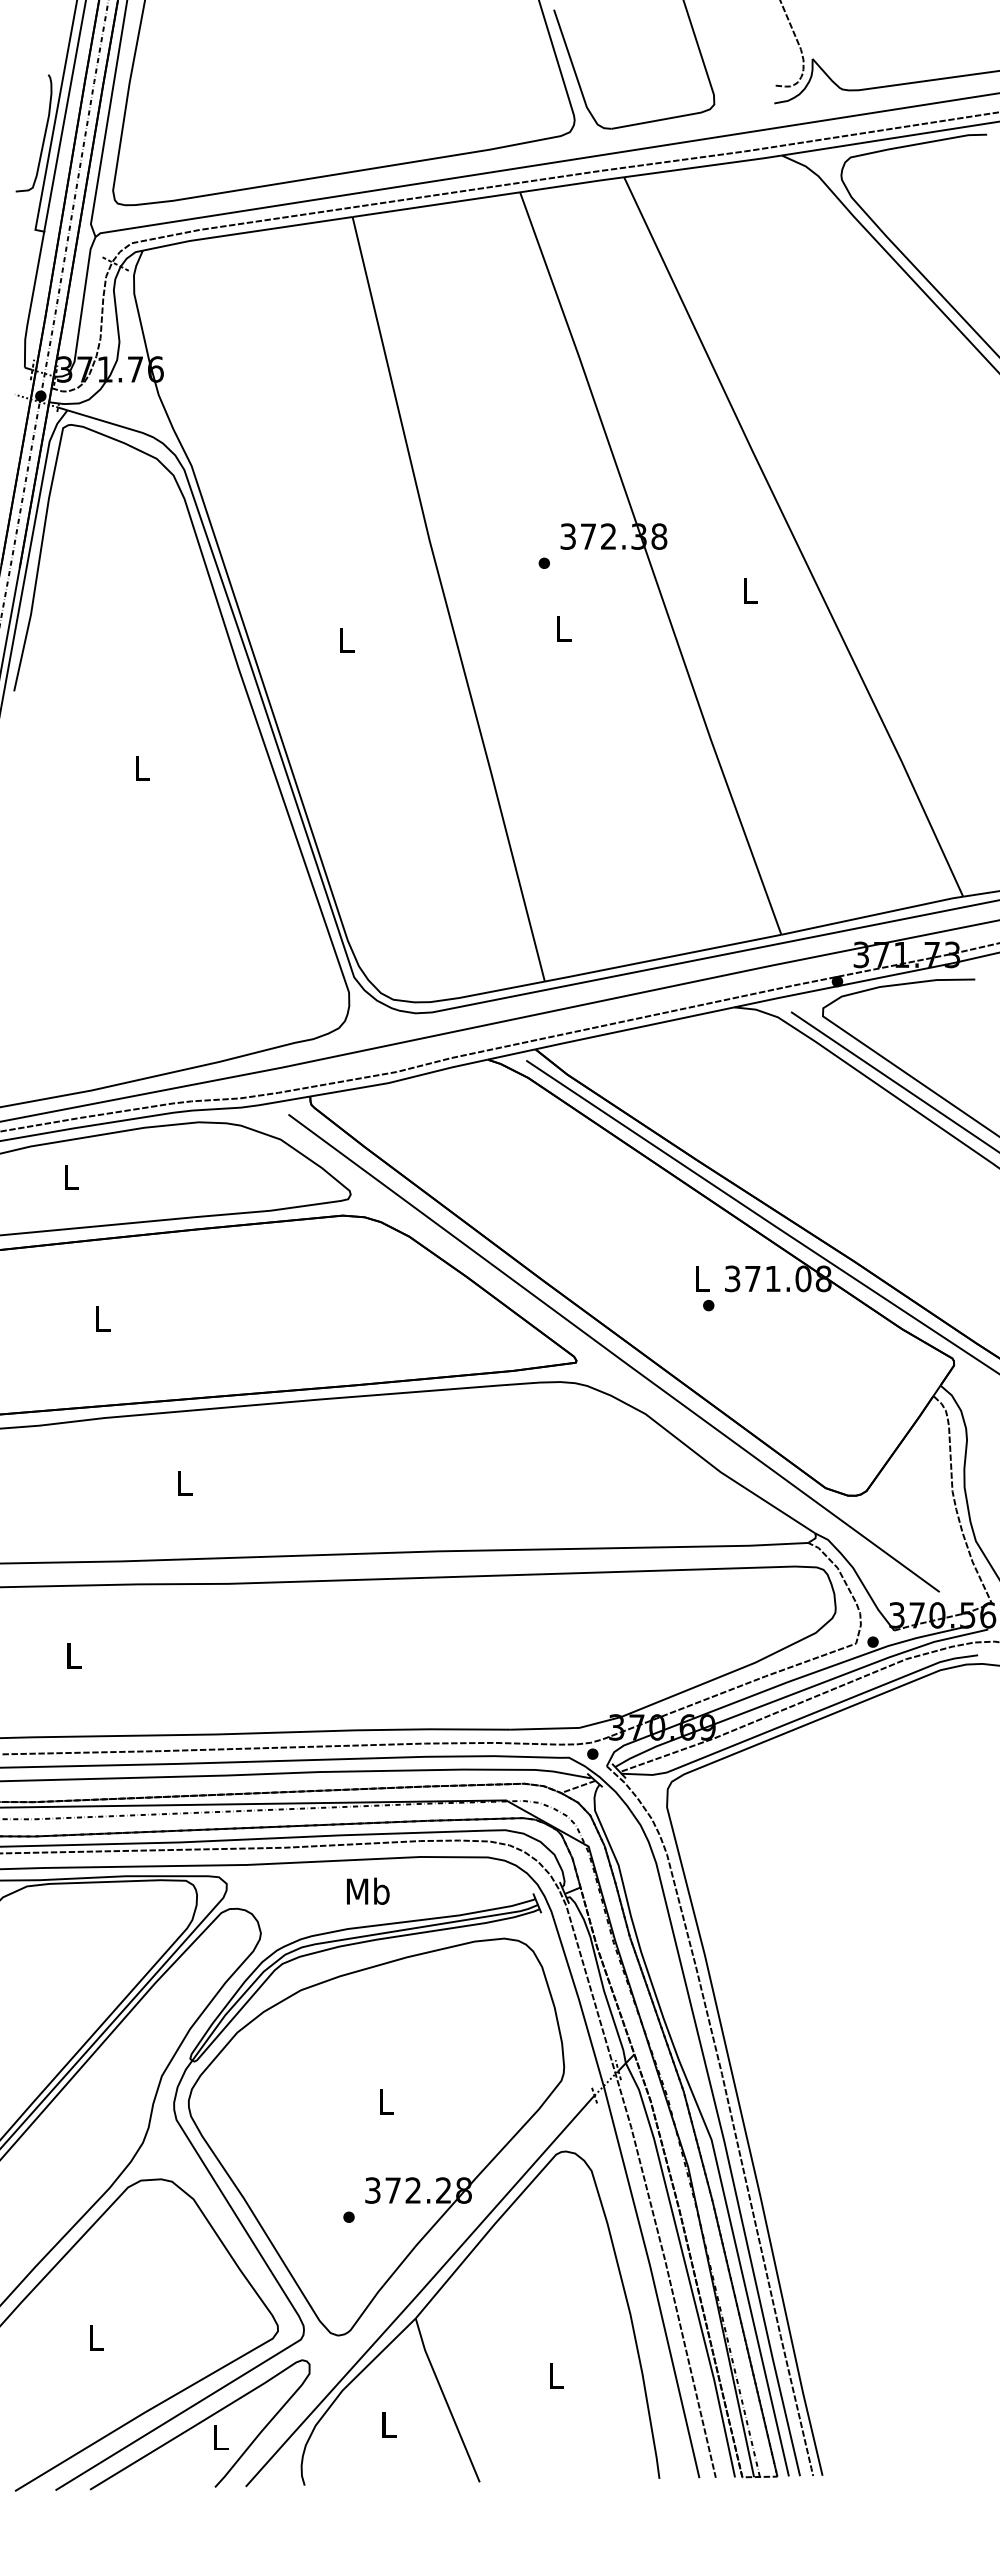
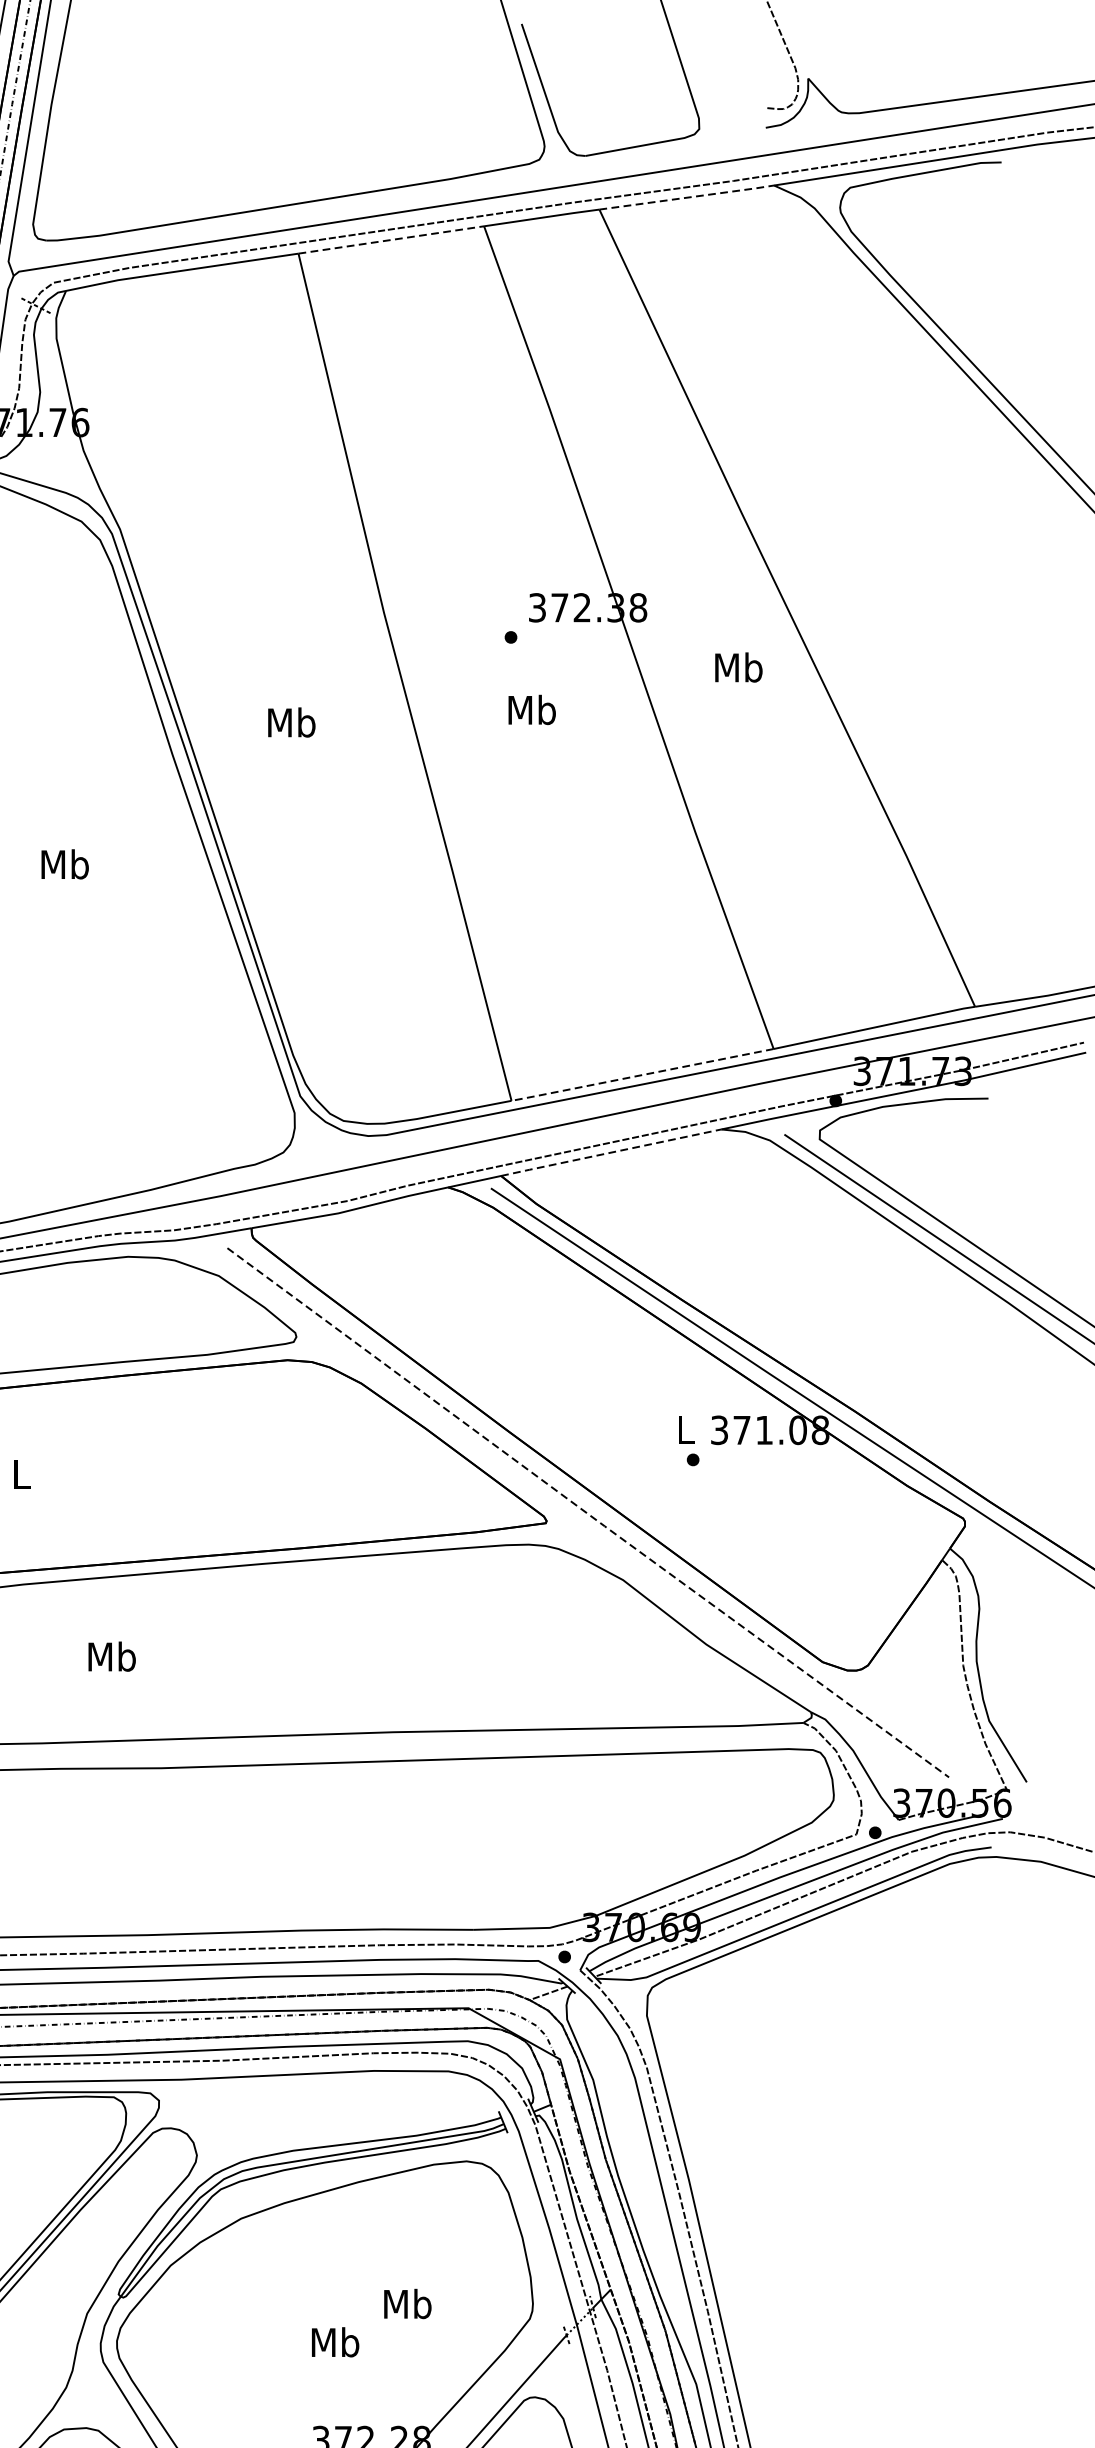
line: (704, 166) -> (688, 197), solid -> dashed
line: (436, 204) -> (391, 239), solid -> dashed
text: (749, 590) -> (738, 667), L -> Mb
text: (563, 628) -> (532, 709), L -> Mb
text: (346, 639) -> (291, 721), L -> Mb
text: (141, 767) -> (64, 863), L -> Mb
line: (661, 958) -> (640, 1075), solid -> dashed
line: (634, 1028) -> (610, 1152), solid -> dashed
line: (614, 1354) -> (588, 1514), solid -> dashed
text: (184, 1482) -> (112, 1655), L -> Mb
text: (368, 1890) -> (408, 2303), moved
text: (385, 2101) -> (334, 2341), L -> Mb

